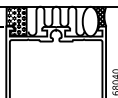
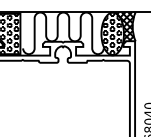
hatch: (90, 21) -> (112, 33), added

